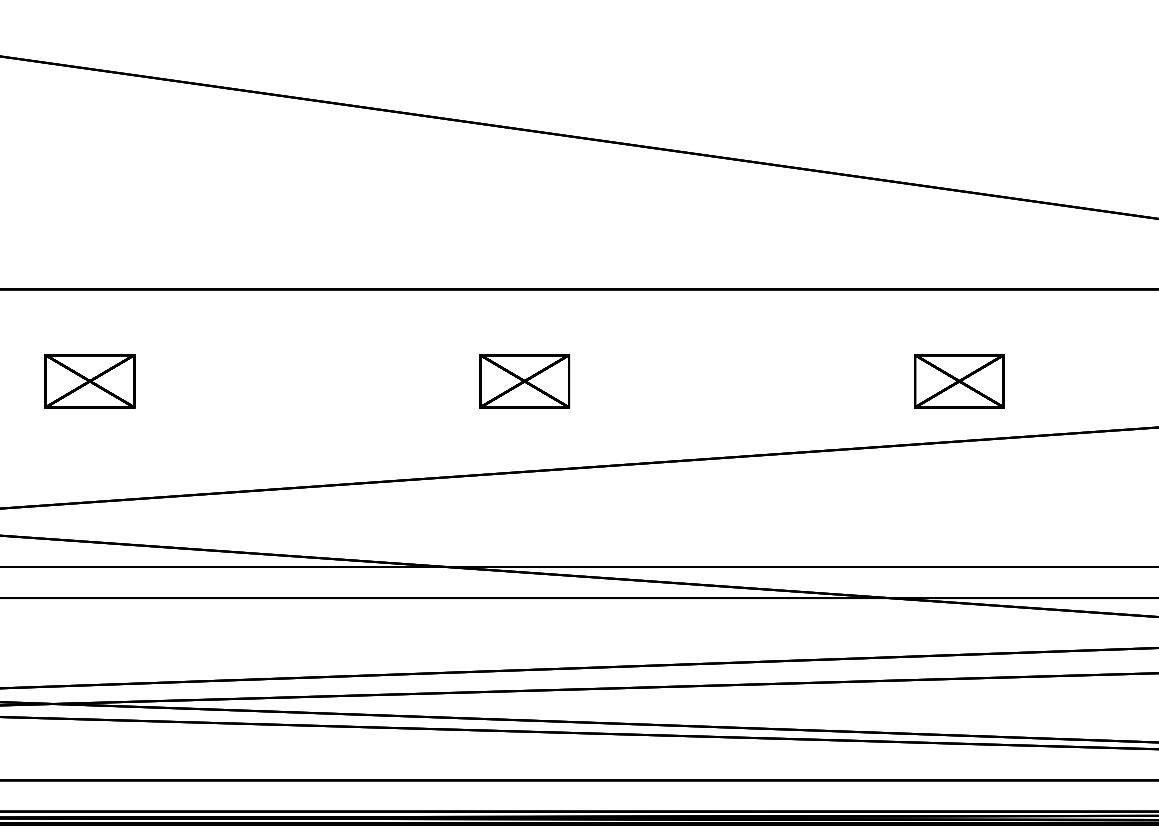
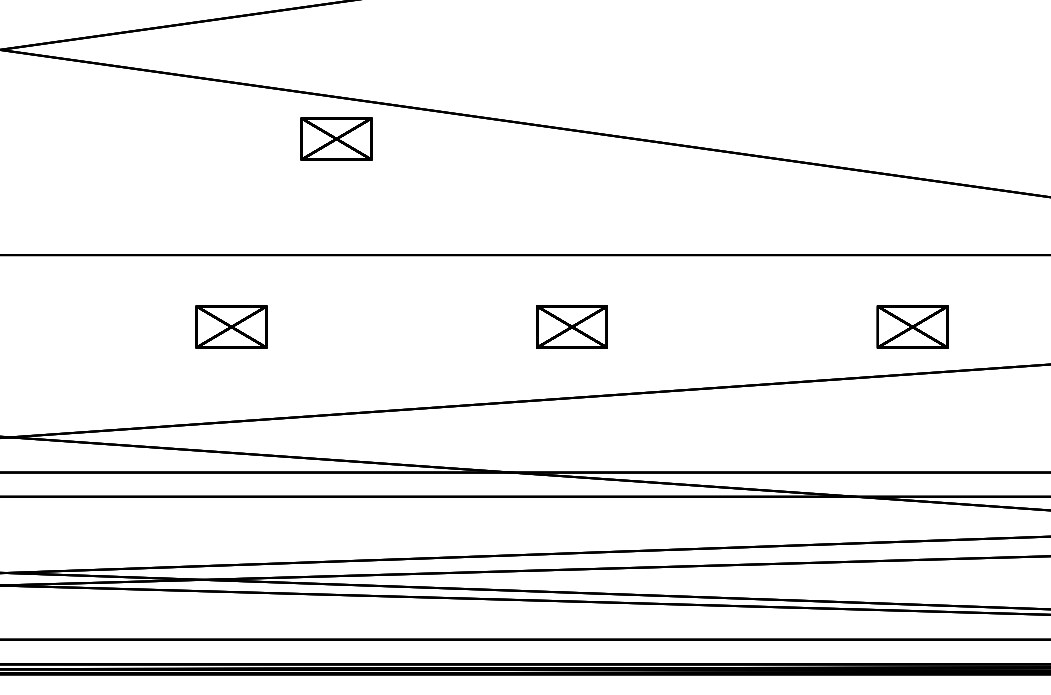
part: (223, 140) -> (336, 138), added

